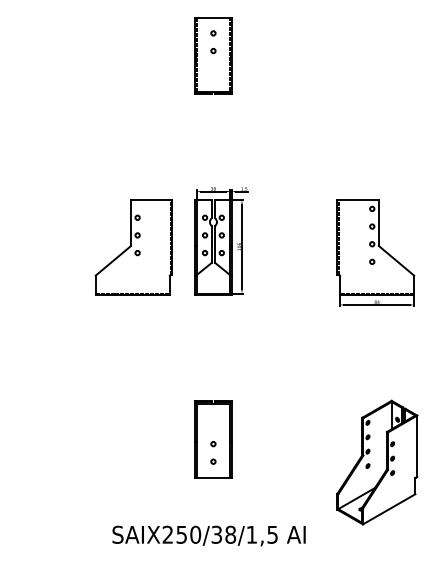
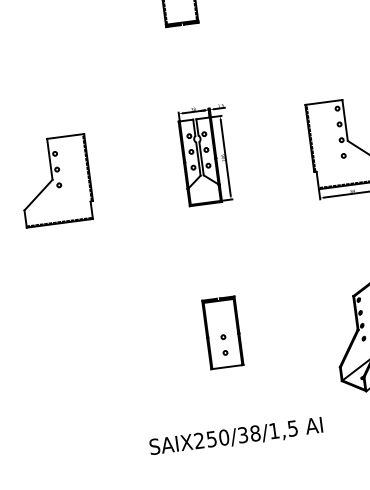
part: (133, 247) -> (54, 180), moved
text: (208, 535) -> (235, 436), moved

